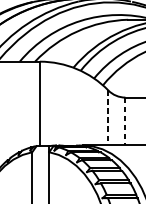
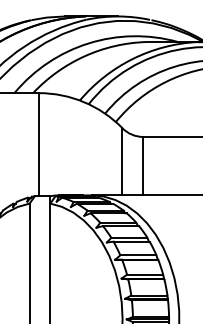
line: (108, 117) -> (122, 161), dashed -> solid
line: (125, 121) -> (143, 166), dashed -> solid

